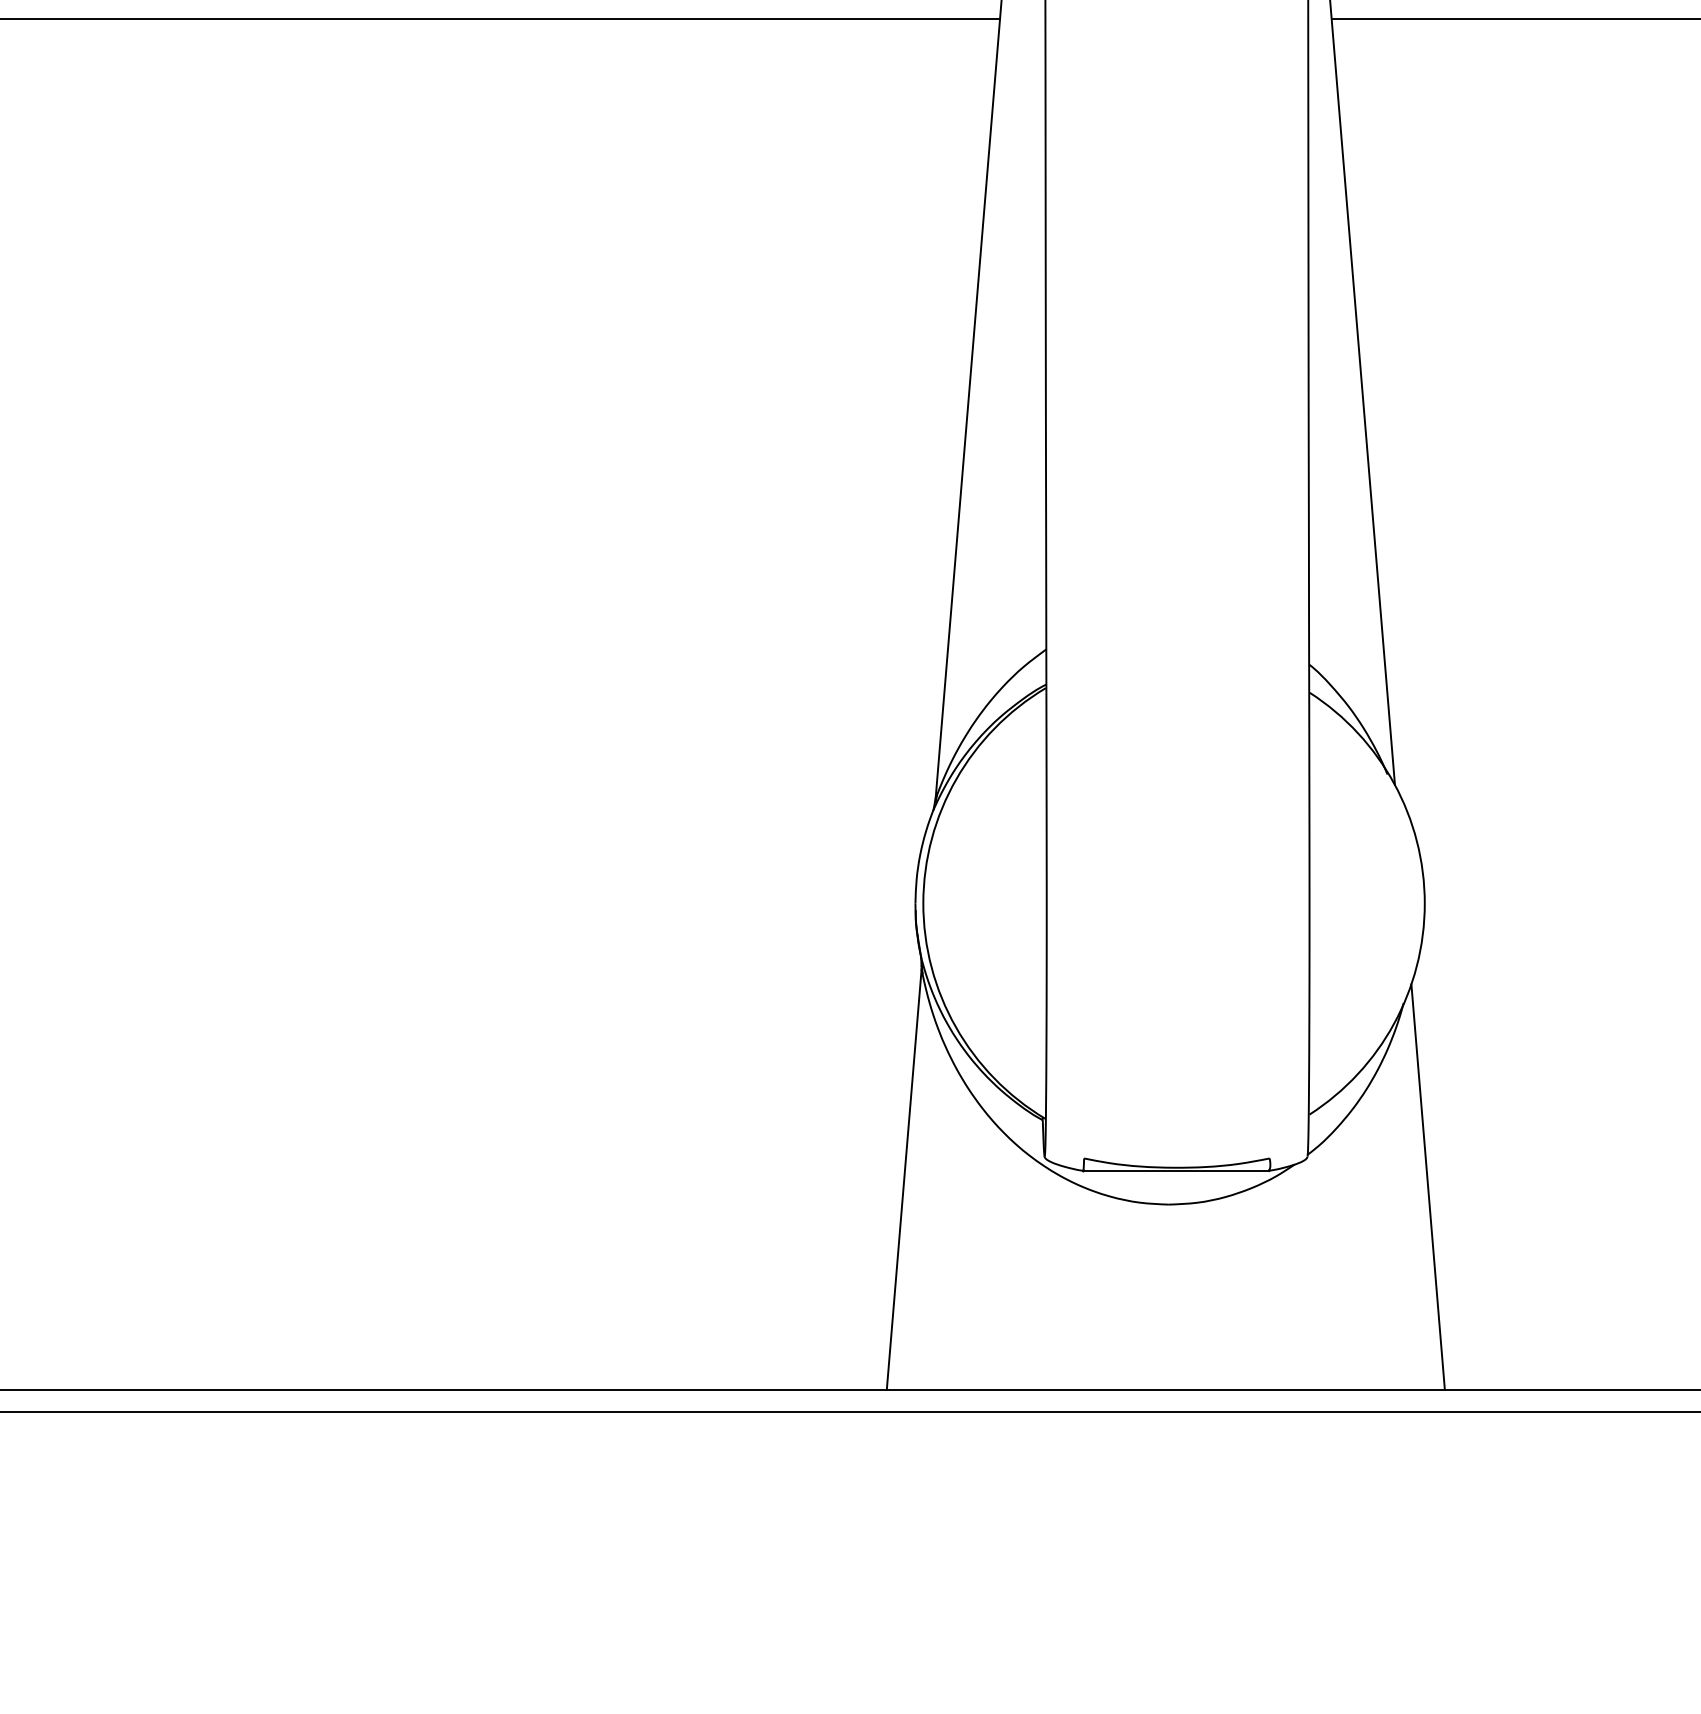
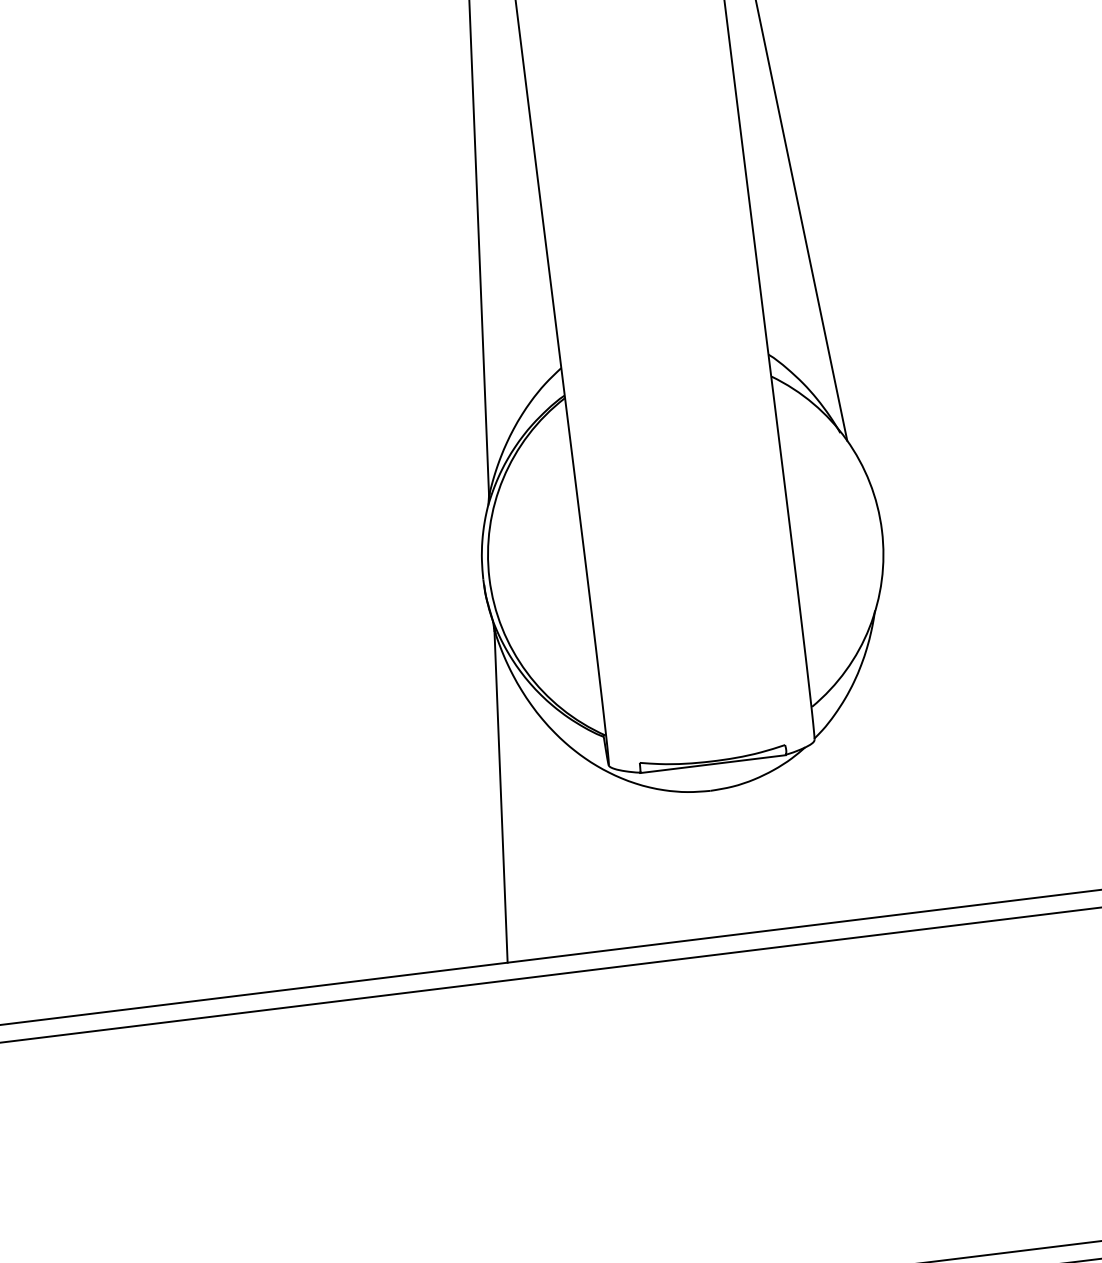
line: (1427, 1186) -> (911, 751), removed

